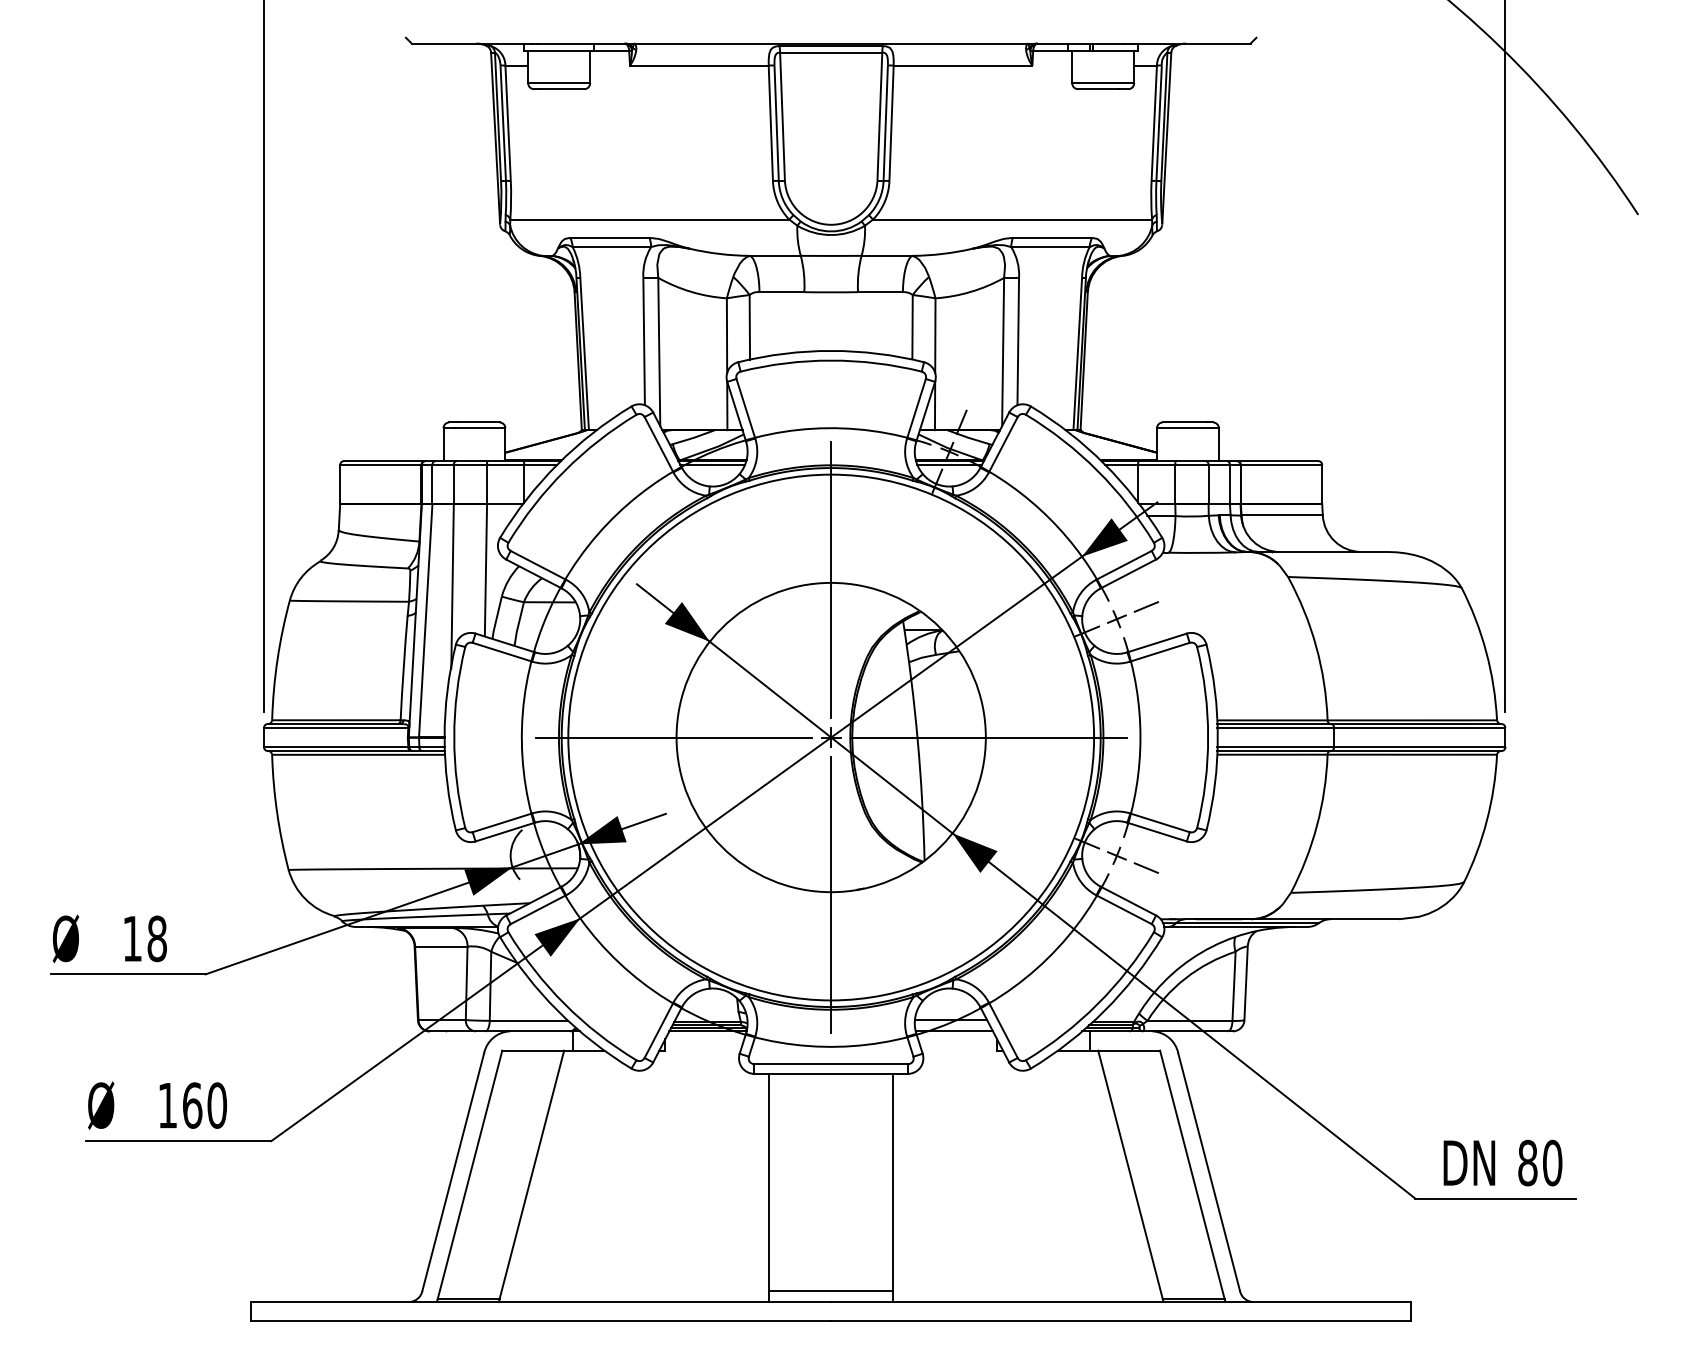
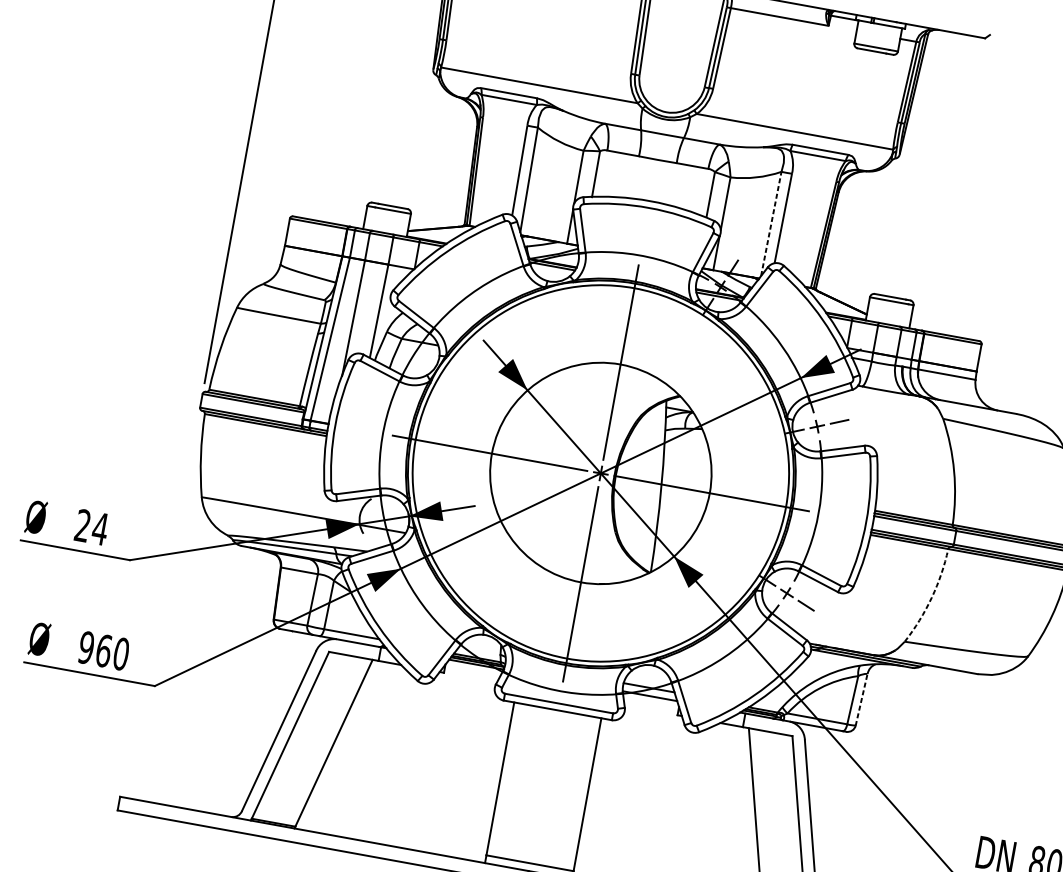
line: (1003, 351) -> (771, 223), solid -> dashed
arc: (1316, 825) -> (931, 597), solid -> dashed
text: (145, 938) -> (92, 527), 18 -> 24
line: (1246, 984) -> (861, 700), solid -> dashed
text: (167, 1105) -> (86, 647), 160 -> 960

